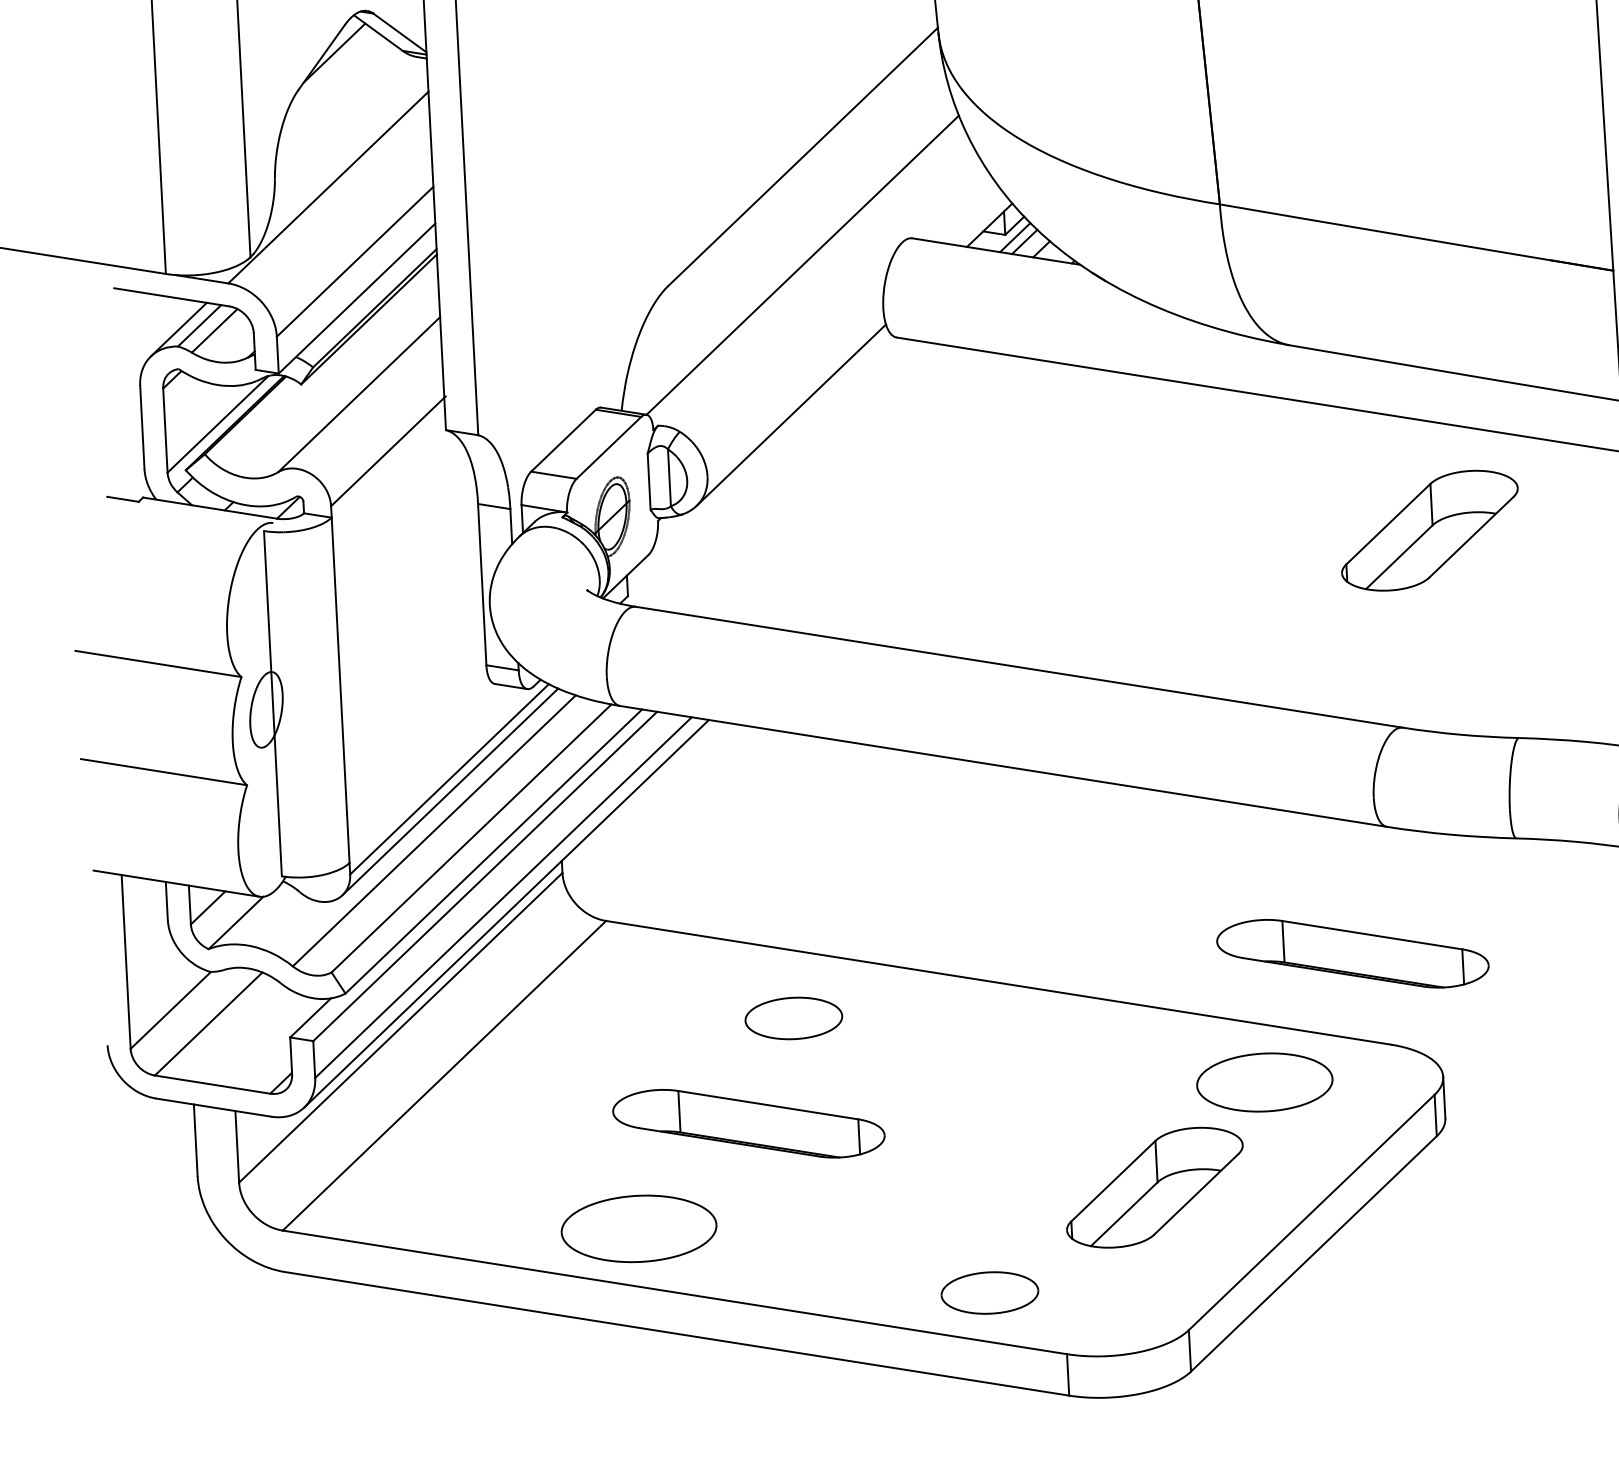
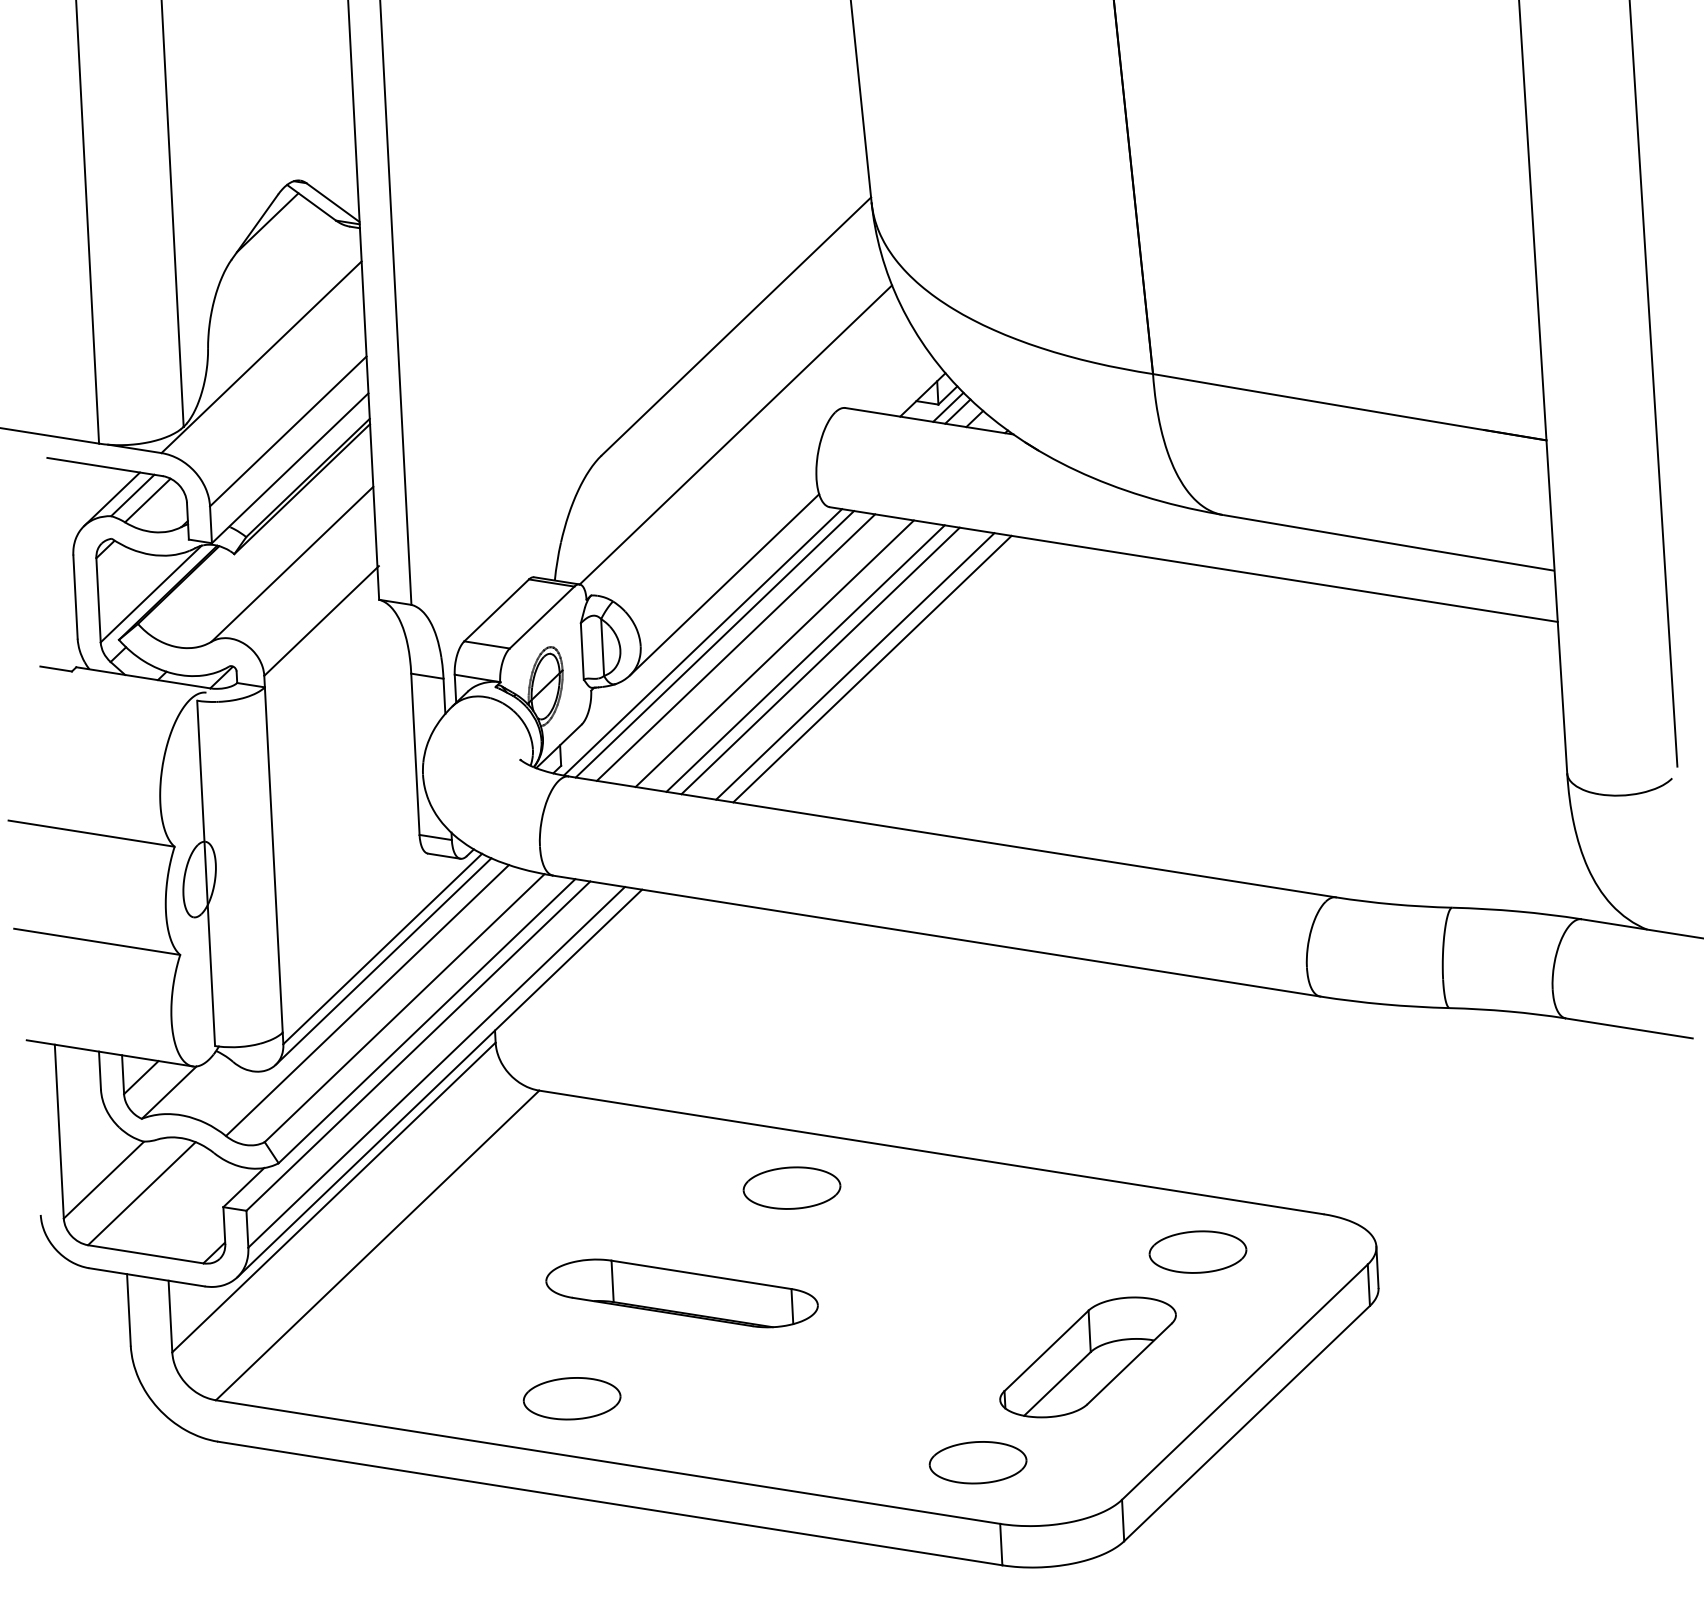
line: (769, 472) -> (702, 642), added
line: (781, 474) -> (714, 644), added
line: (802, 477) -> (735, 647), added
line: (841, 483) -> (774, 653), added
line: (872, 488) -> (805, 658), added
line: (887, 490) -> (820, 660), added
line: (922, 496) -> (855, 666), added
line: (939, 498) -> (872, 668), added
part: (1429, 530) -> (1362, 700), removed
part: (1352, 953) -> (1285, 1123), removed
part: (793, 1017) -> (791, 1187), moved
part: (1264, 1081) -> (1197, 1251), size x0.71
part: (638, 1228) -> (571, 1398), size x0.62
part: (989, 1292) -> (977, 1462), moved

